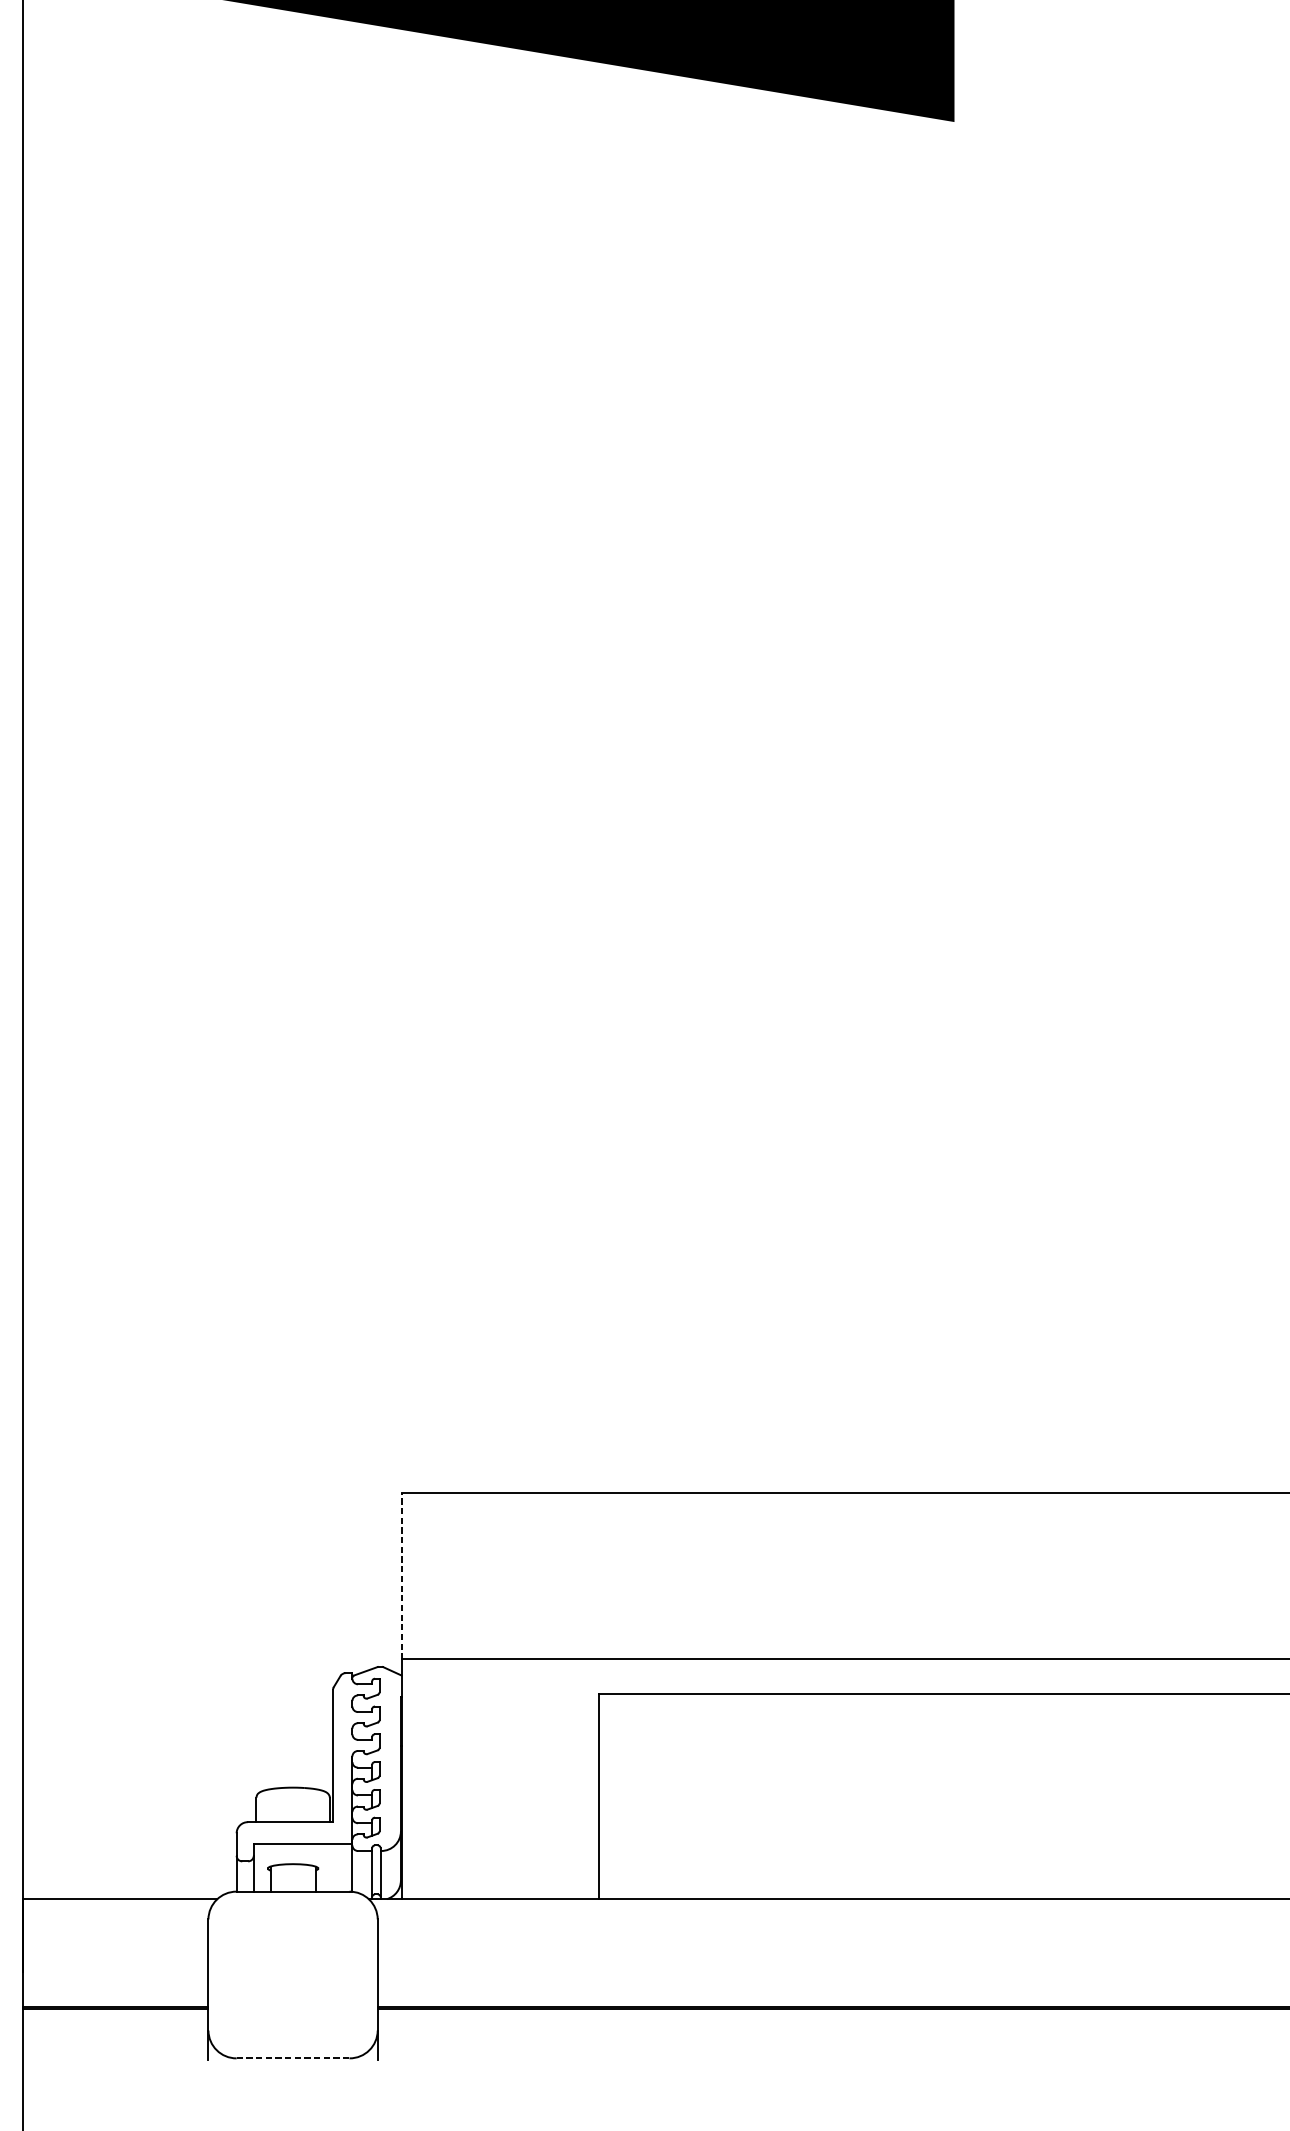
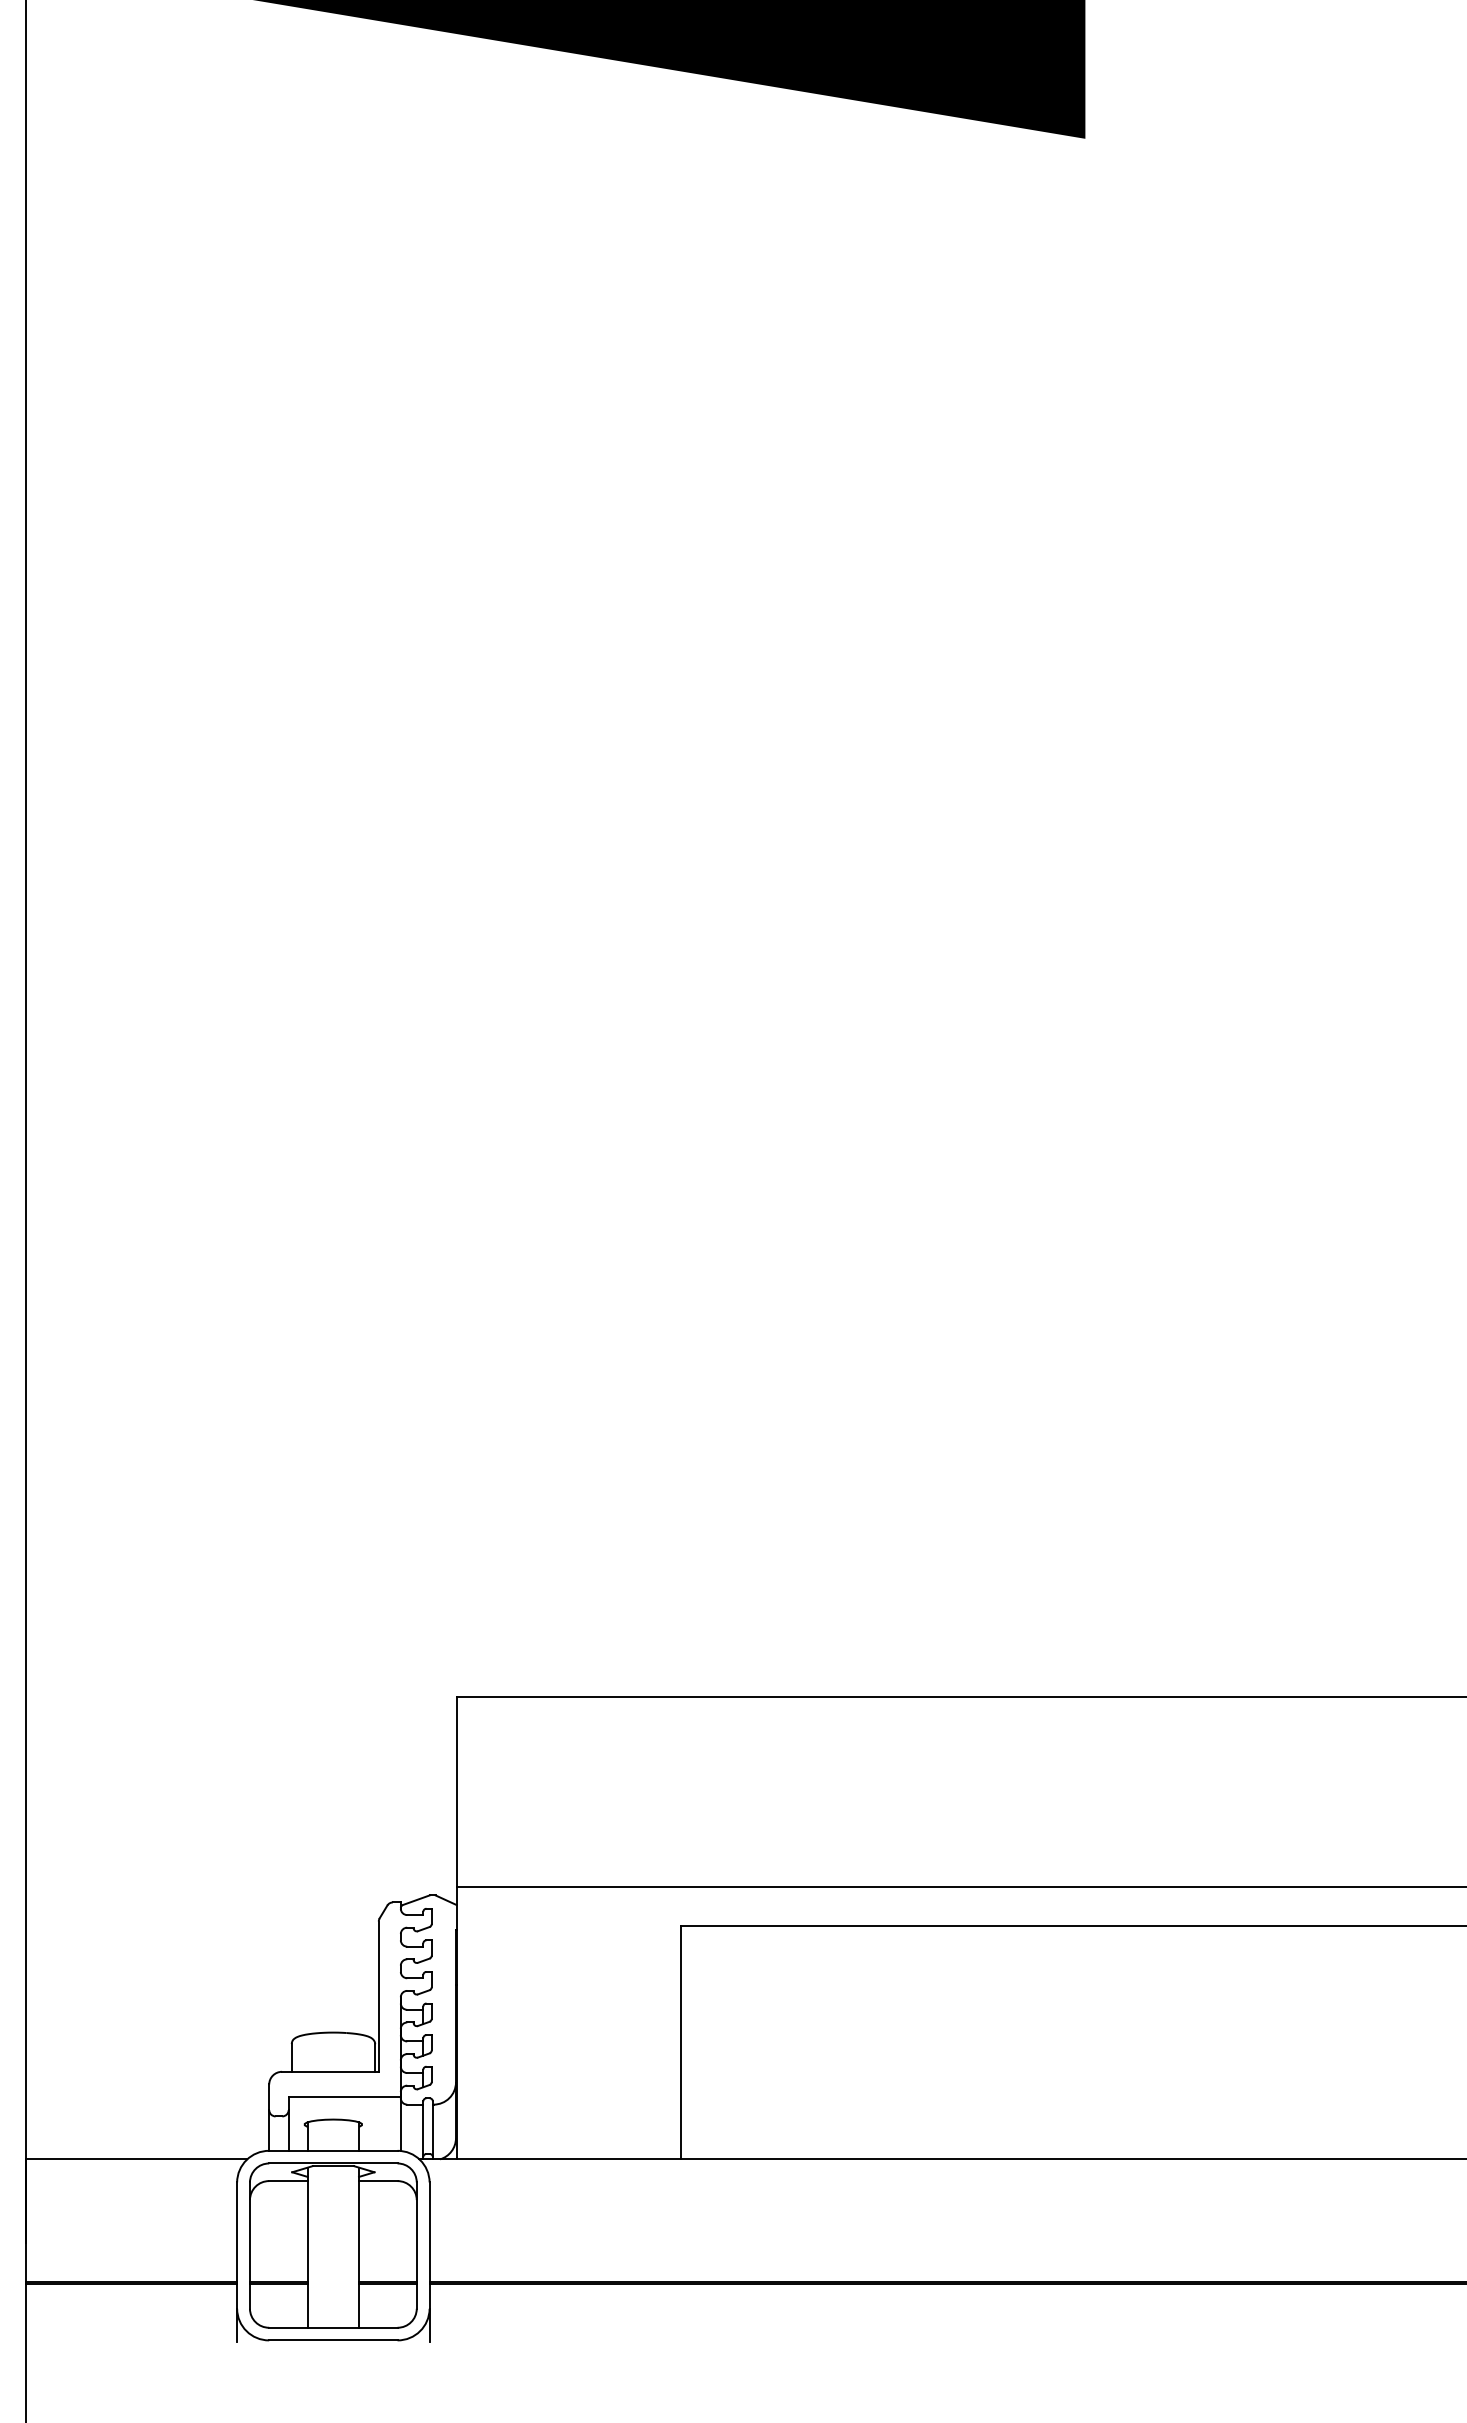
line: (401, 1575) -> (456, 1791), dashed -> solid
part: (293, 1974) -> (333, 2245), added
line: (293, 2058) -> (333, 2340), dashed -> solid

